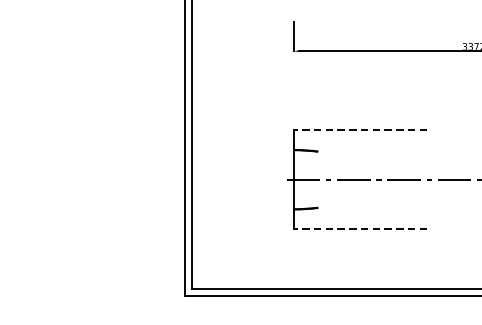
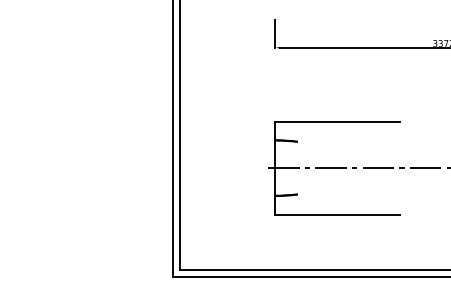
line: (360, 129) -> (337, 121), dashed -> solid
line: (360, 229) -> (337, 214), dashed -> solid

